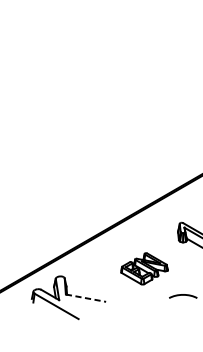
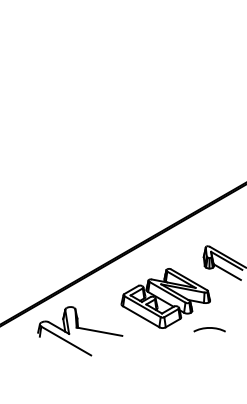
part: (144, 268) -> (165, 298), size x1.67
line: (86, 297) -> (99, 331), dashed -> solid

